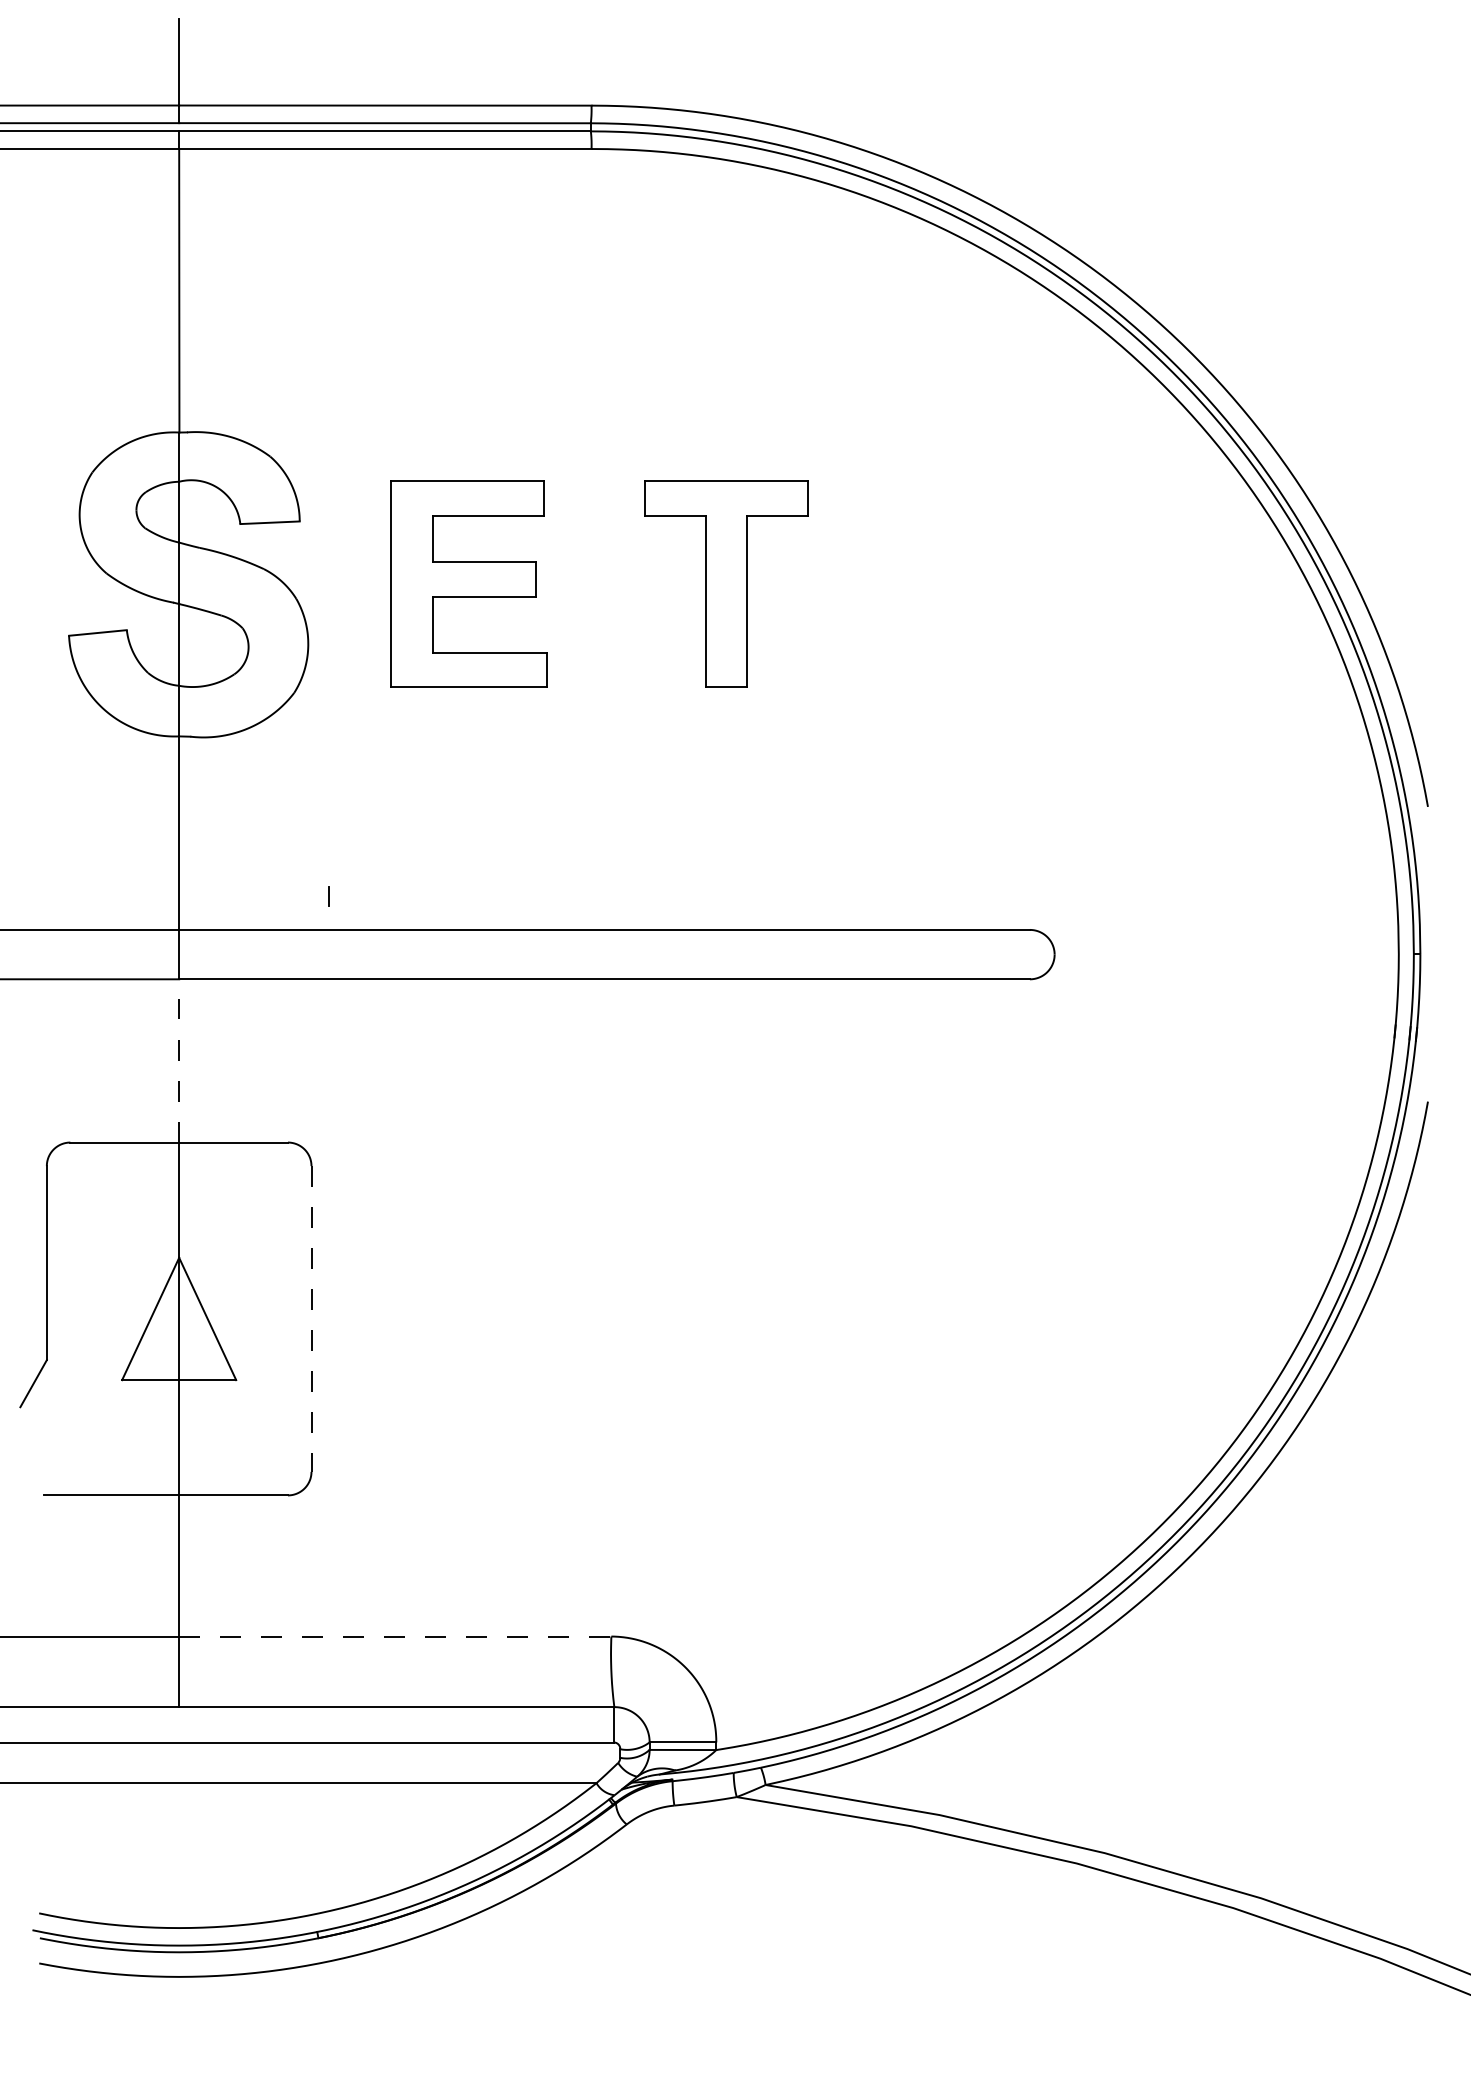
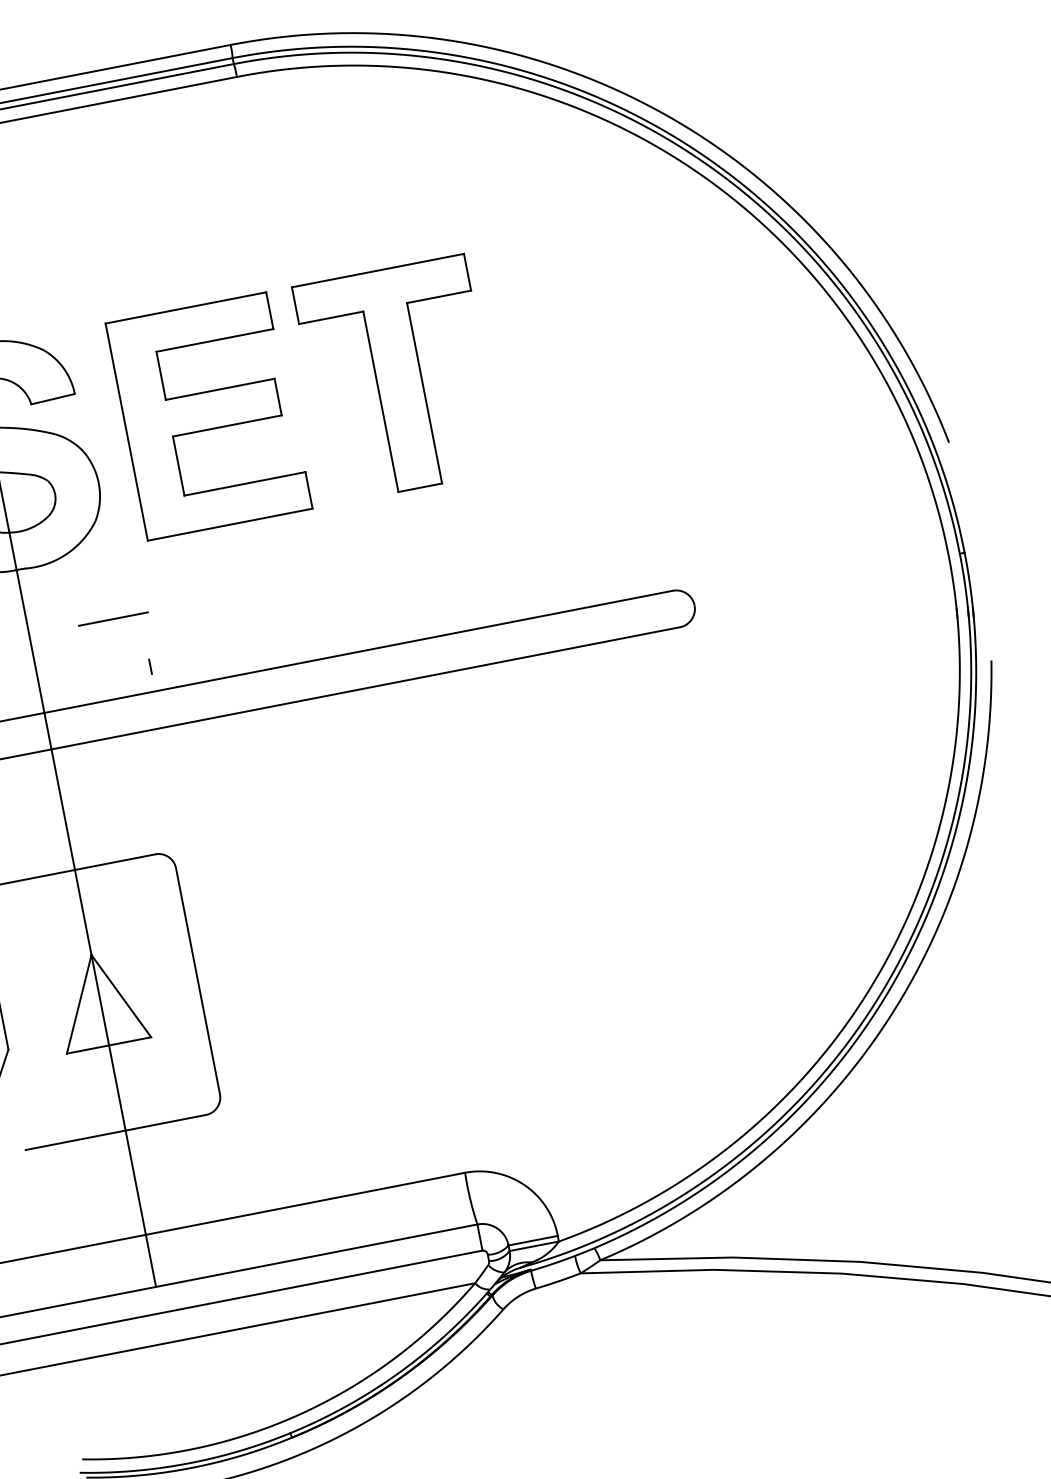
part: (469, 583) -> (209, 415), size x1.43
part: (726, 583) -> (398, 378), size x1.43
line: (292, 825) -> (113, 619), added
line: (179, 1060) -> (63, 809), dashed -> solid
line: (311, 1318) -> (197, 980), dashed -> solid
line: (395, 1636) -> (305, 1203), dashed -> solid

